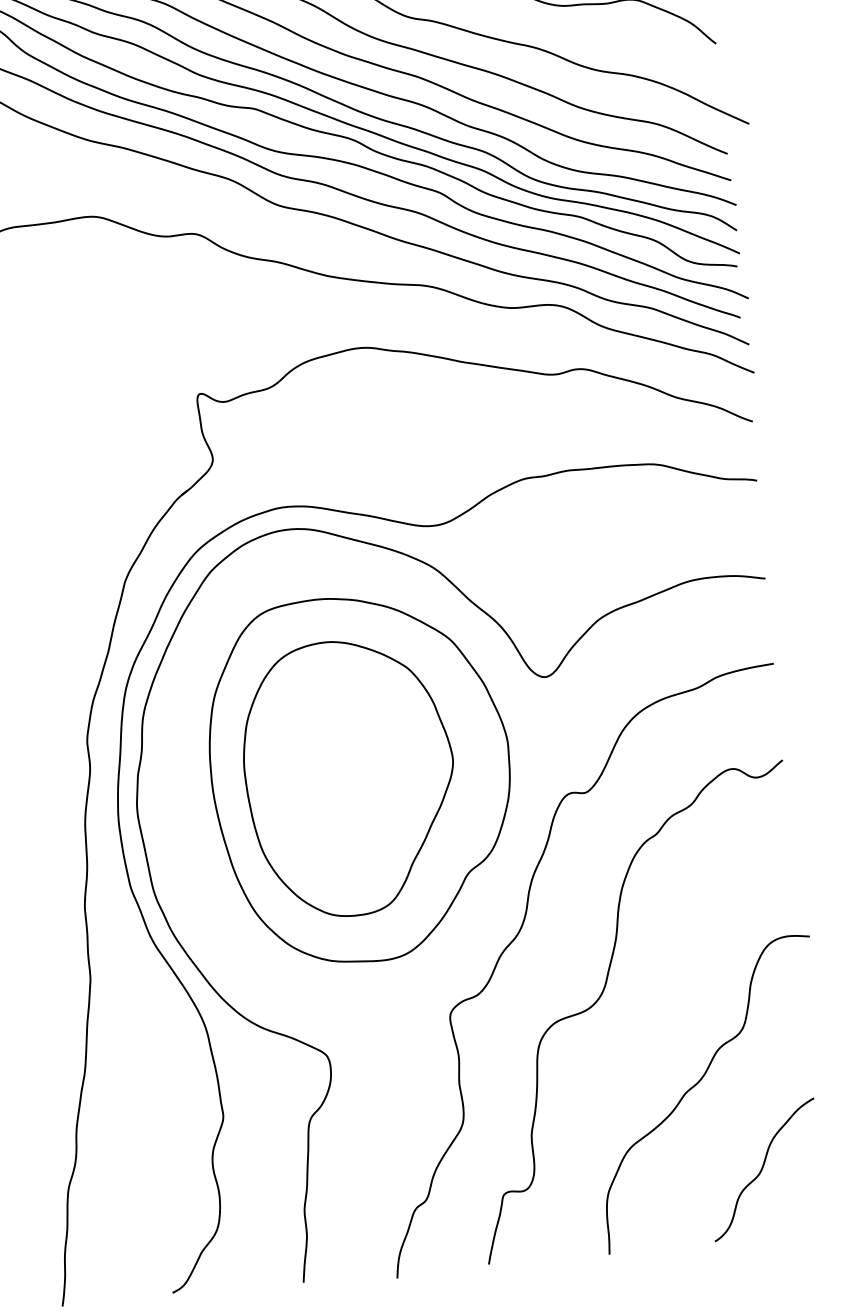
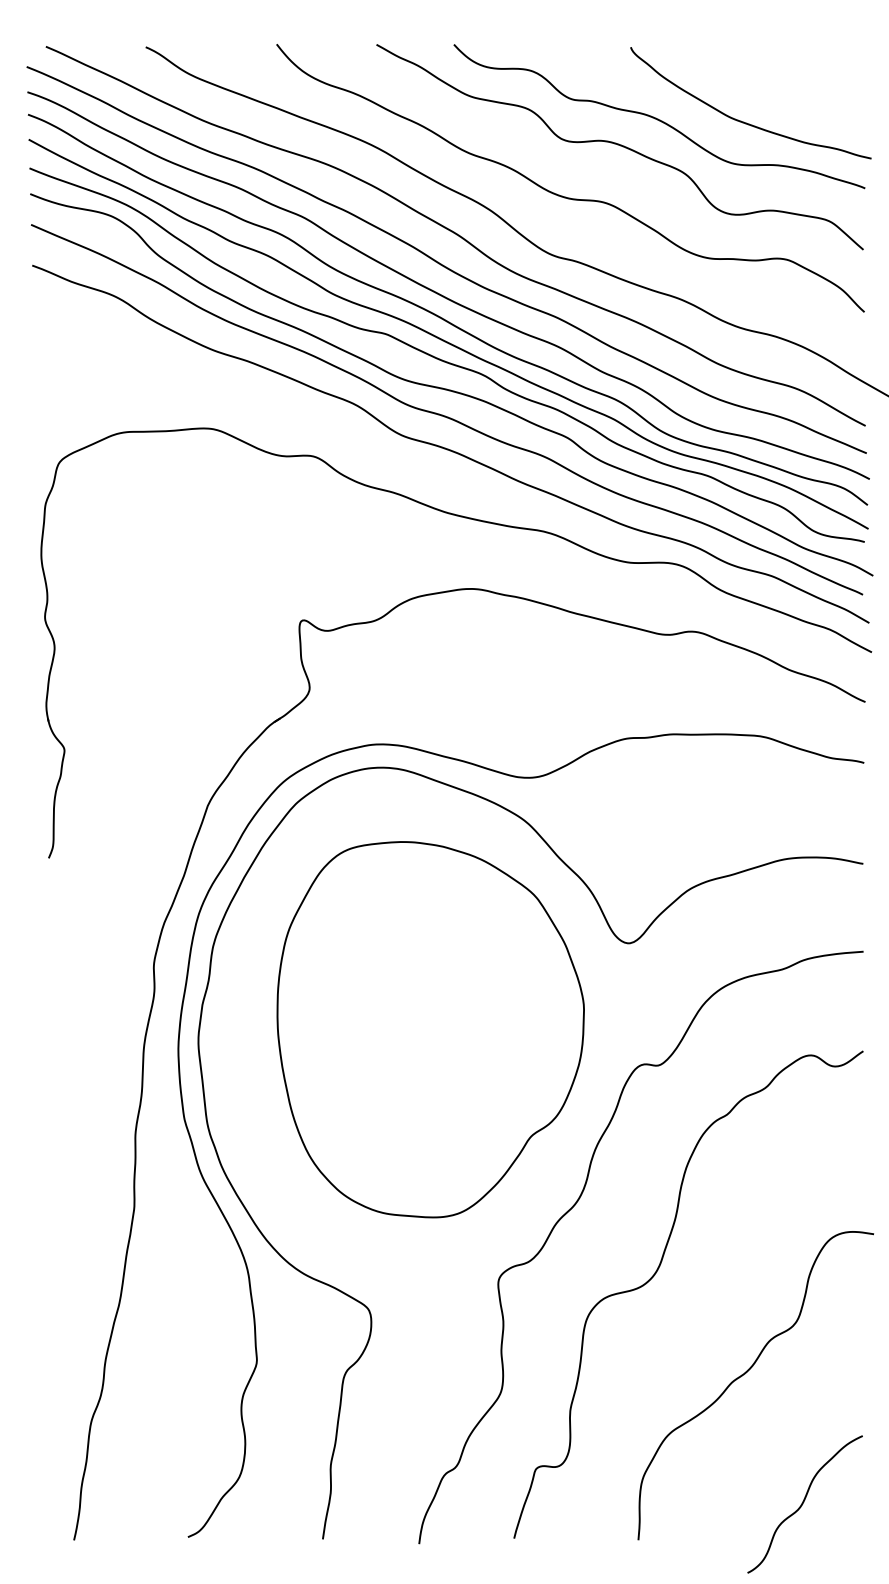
part: (350, 777) -> (419, 1027), removed
curve: (762, 1170) -> (803, 1504), moved

